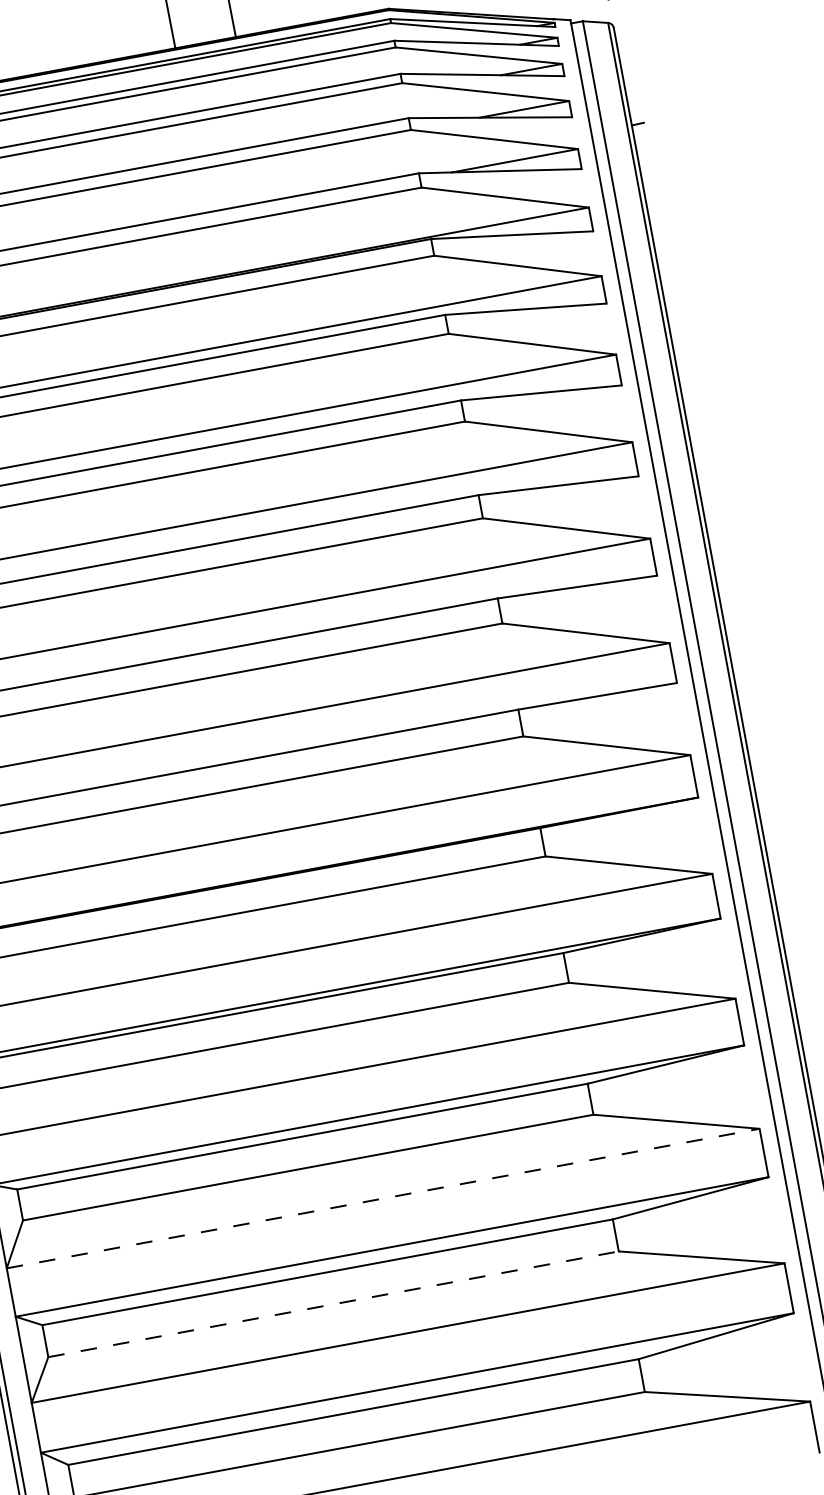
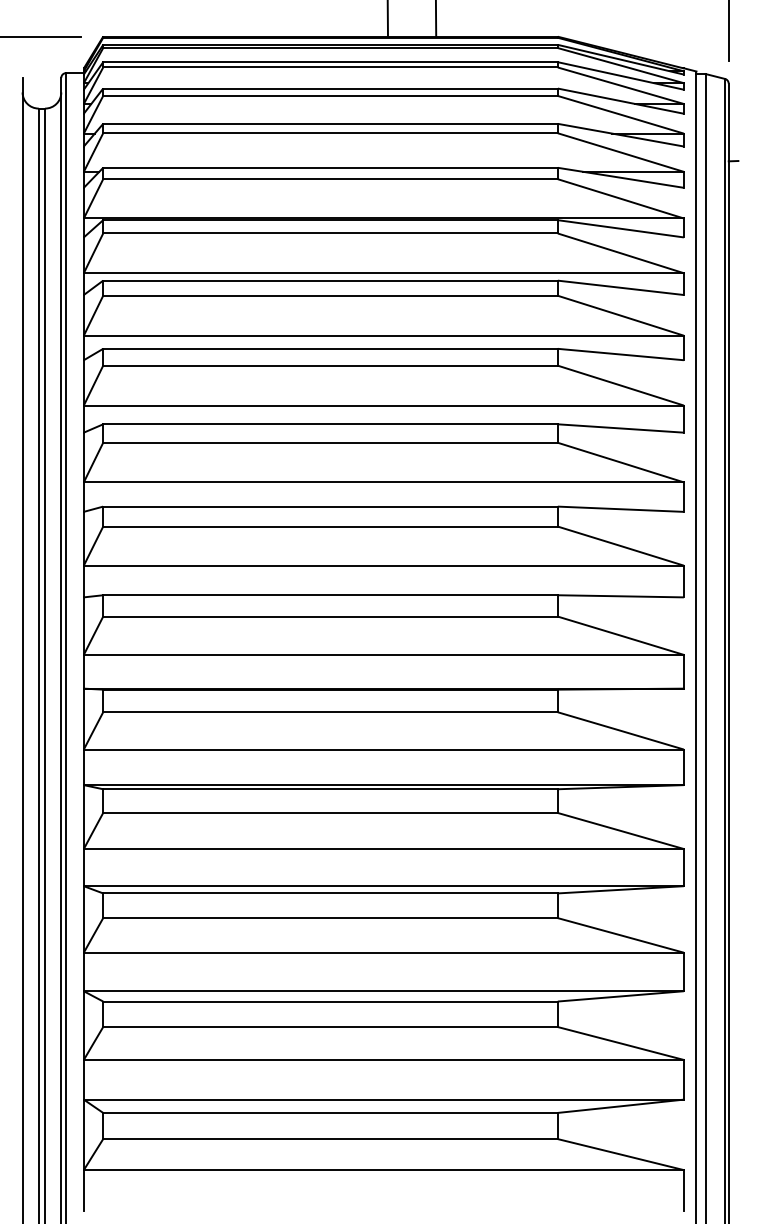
line: (383, 1198) -> (384, 952), dashed -> solid
line: (334, 1304) -> (331, 1027), dashed -> solid

